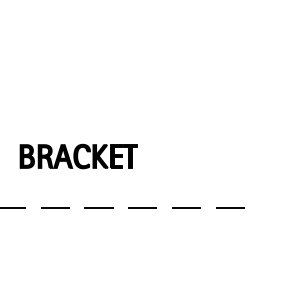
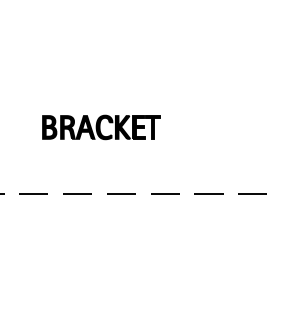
part: (79, 156) -> (101, 127), moved

